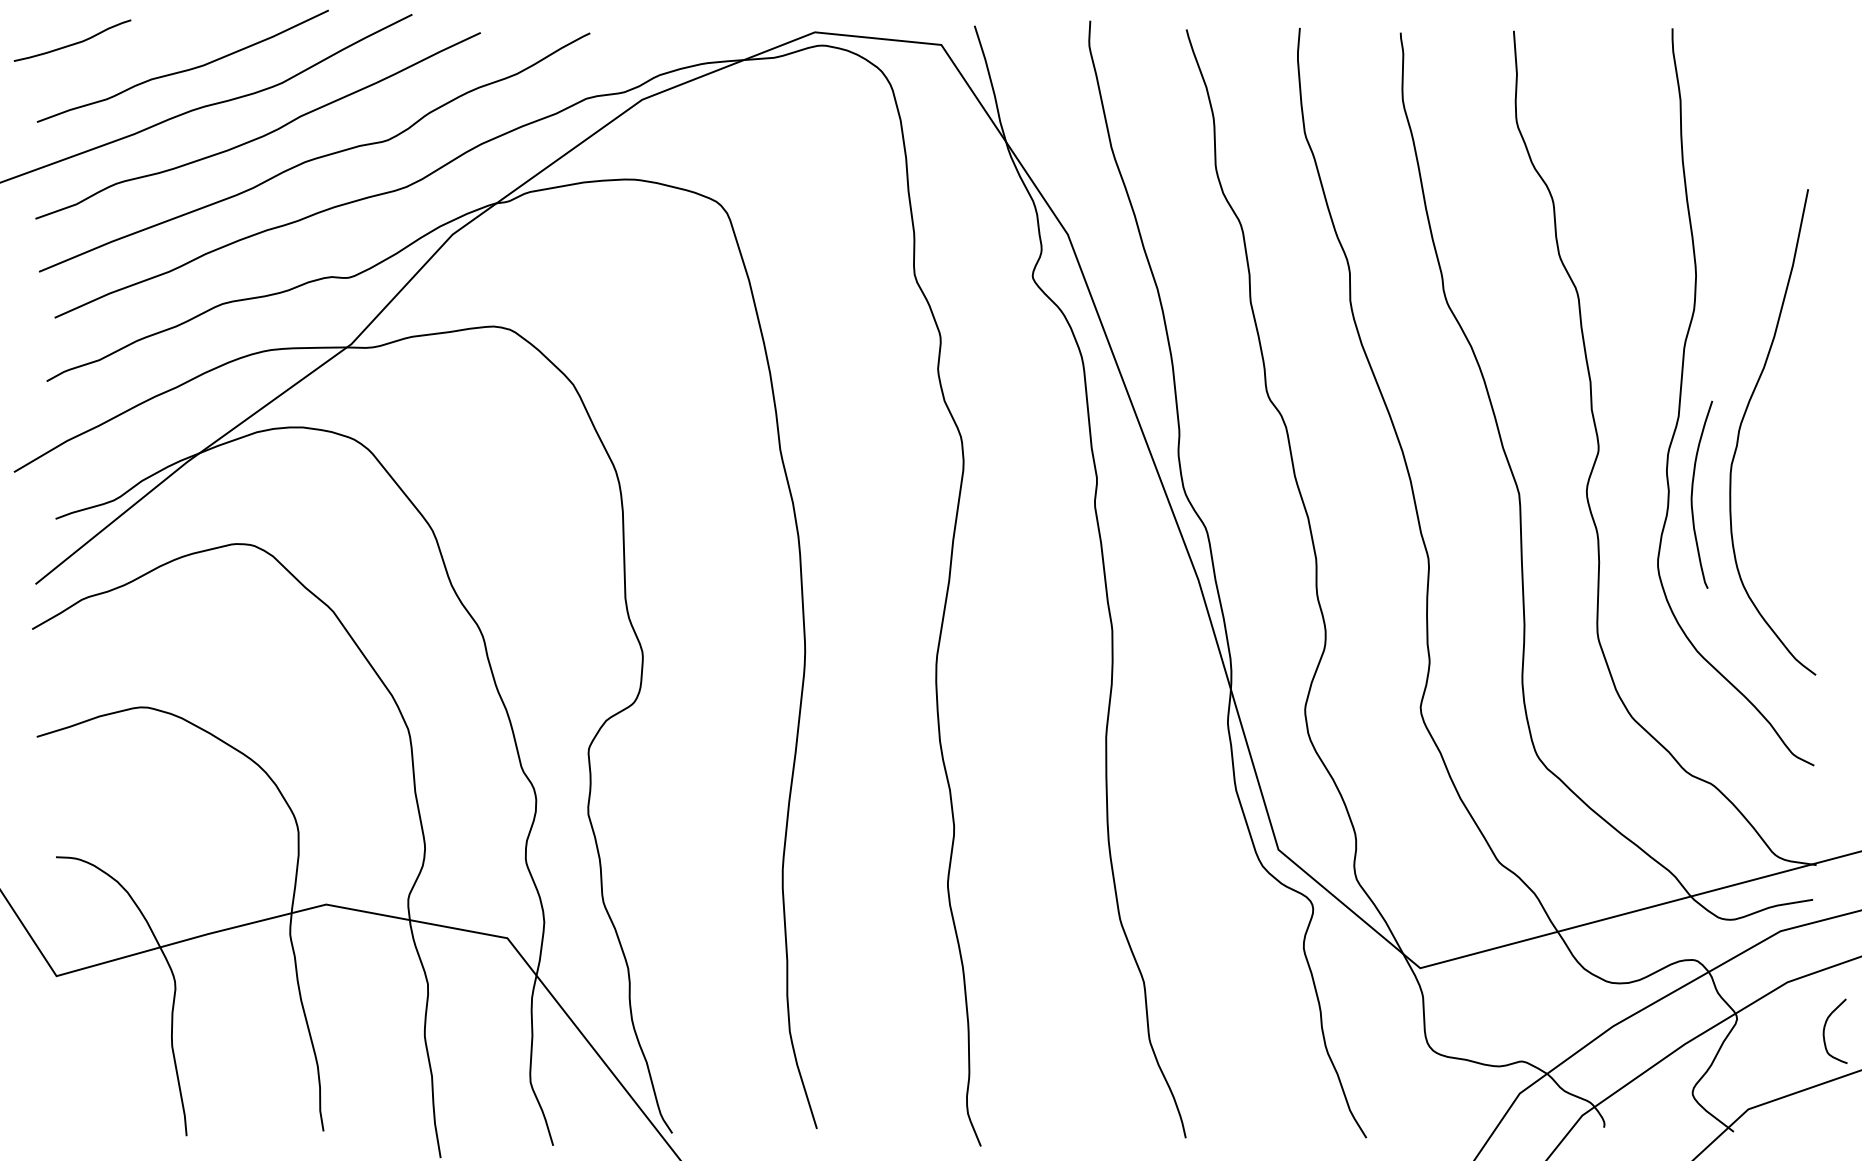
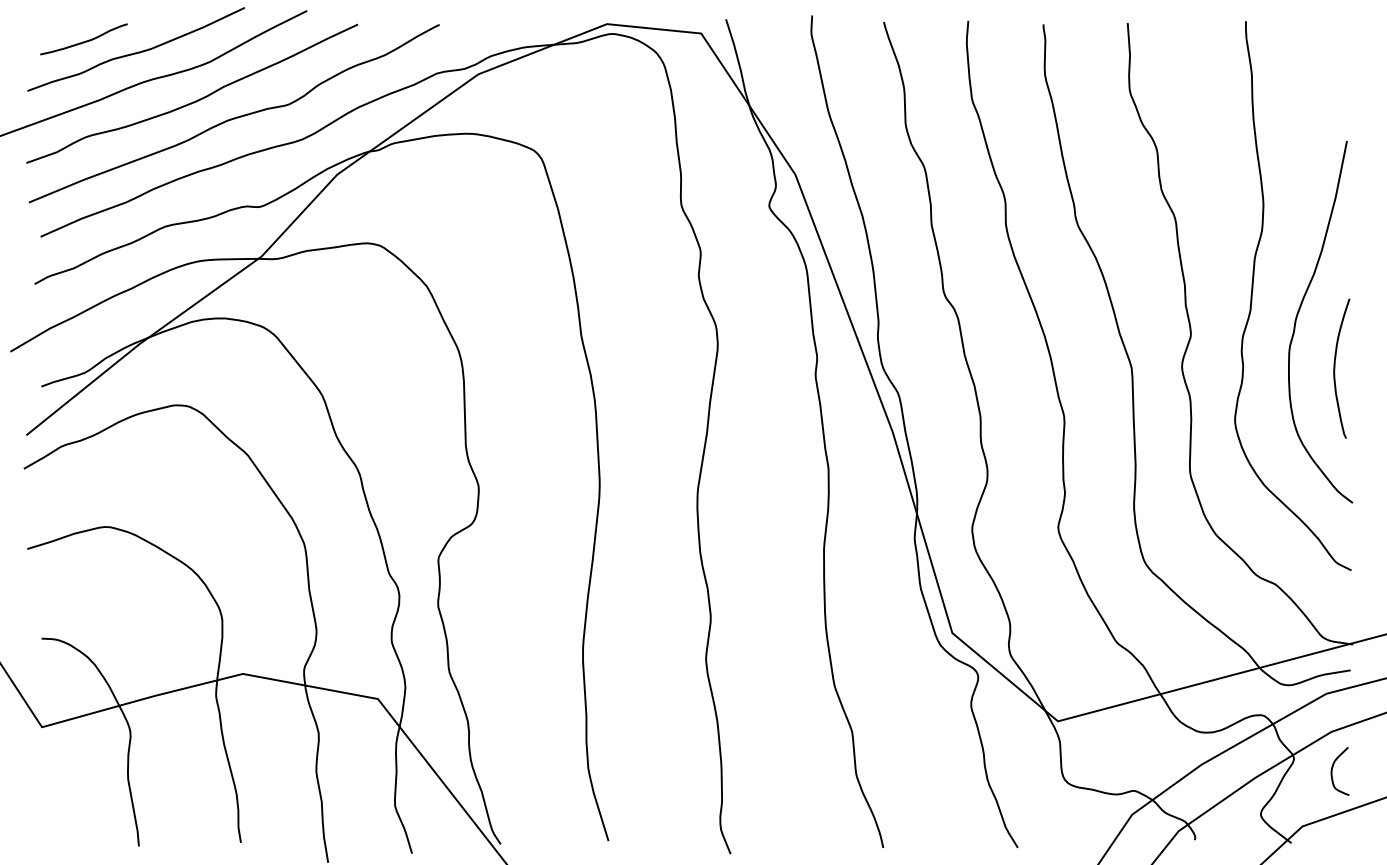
curve: (71, 43) -> (83, 41), moved
curve: (1693, 494) -> (1335, 368), moved
curve: (1826, 1026) -> (1333, 767), moved

